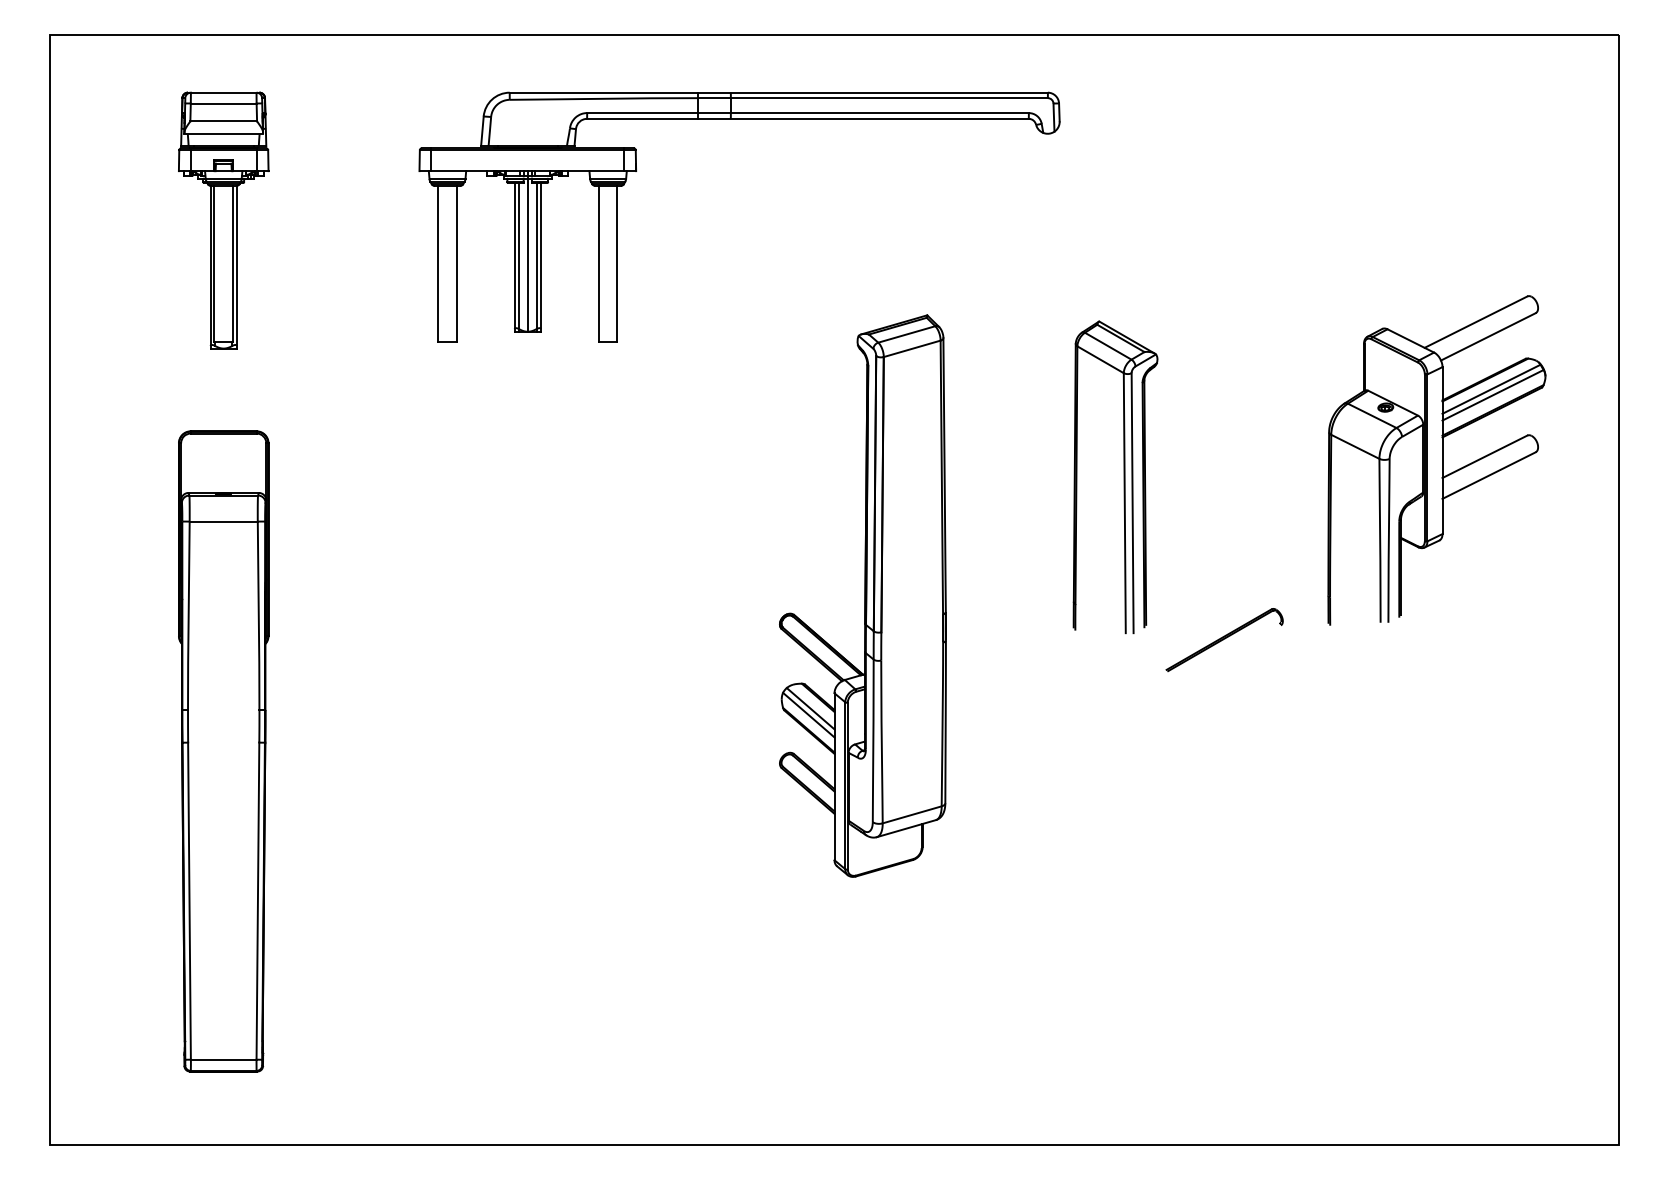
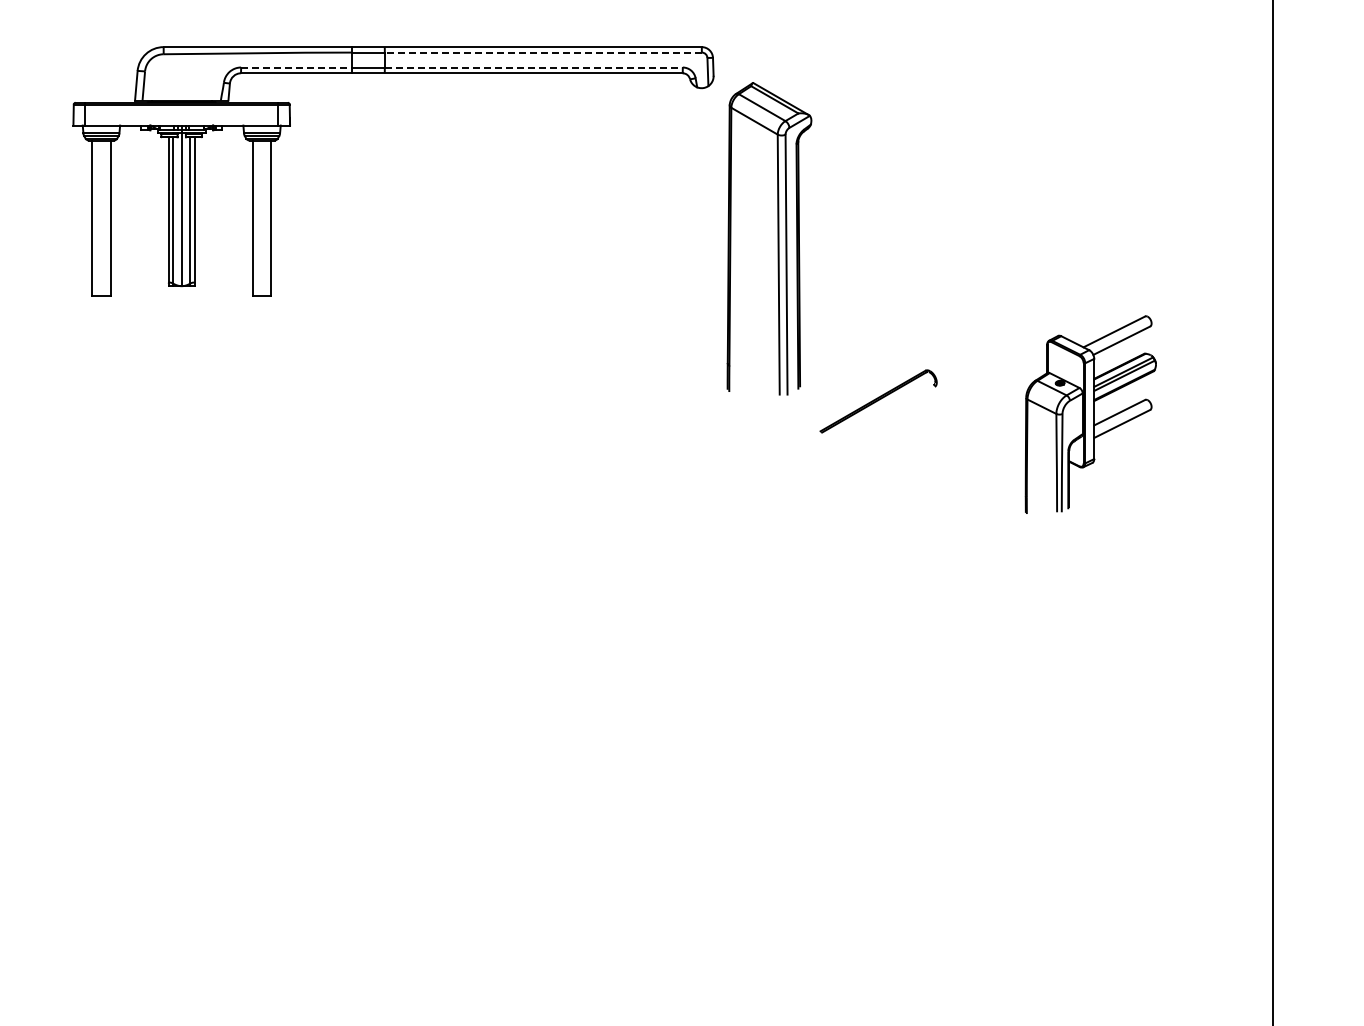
line: (889, 98) -> (543, 52), solid -> dashed
line: (642, 113) -> (296, 67), solid -> dashed
line: (879, 113) -> (533, 67), solid -> dashed
part: (1436, 460) -> (1090, 414), size x0.6
part: (1146, 495) -> (800, 256), moved
part: (862, 595) -> (516, 549), removed

